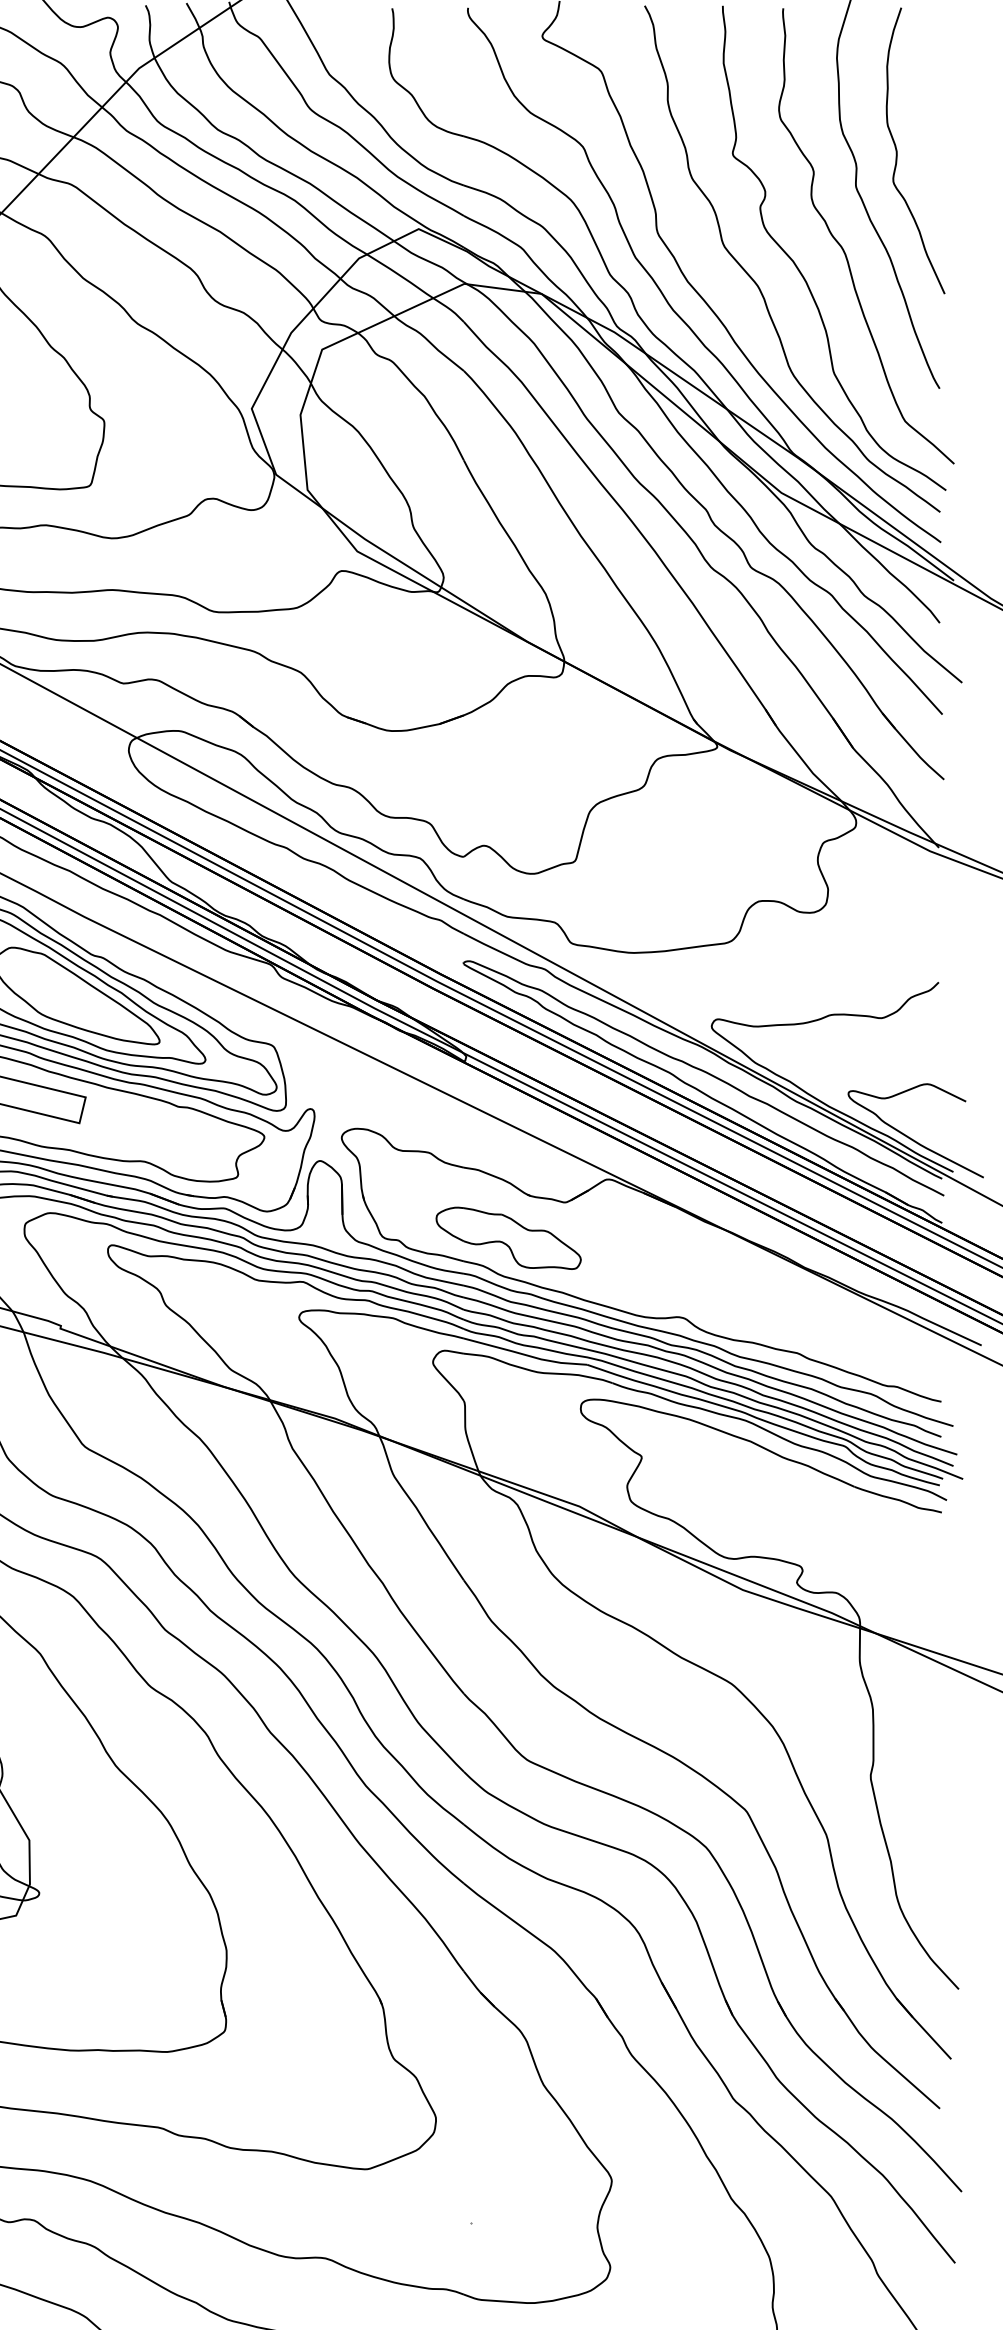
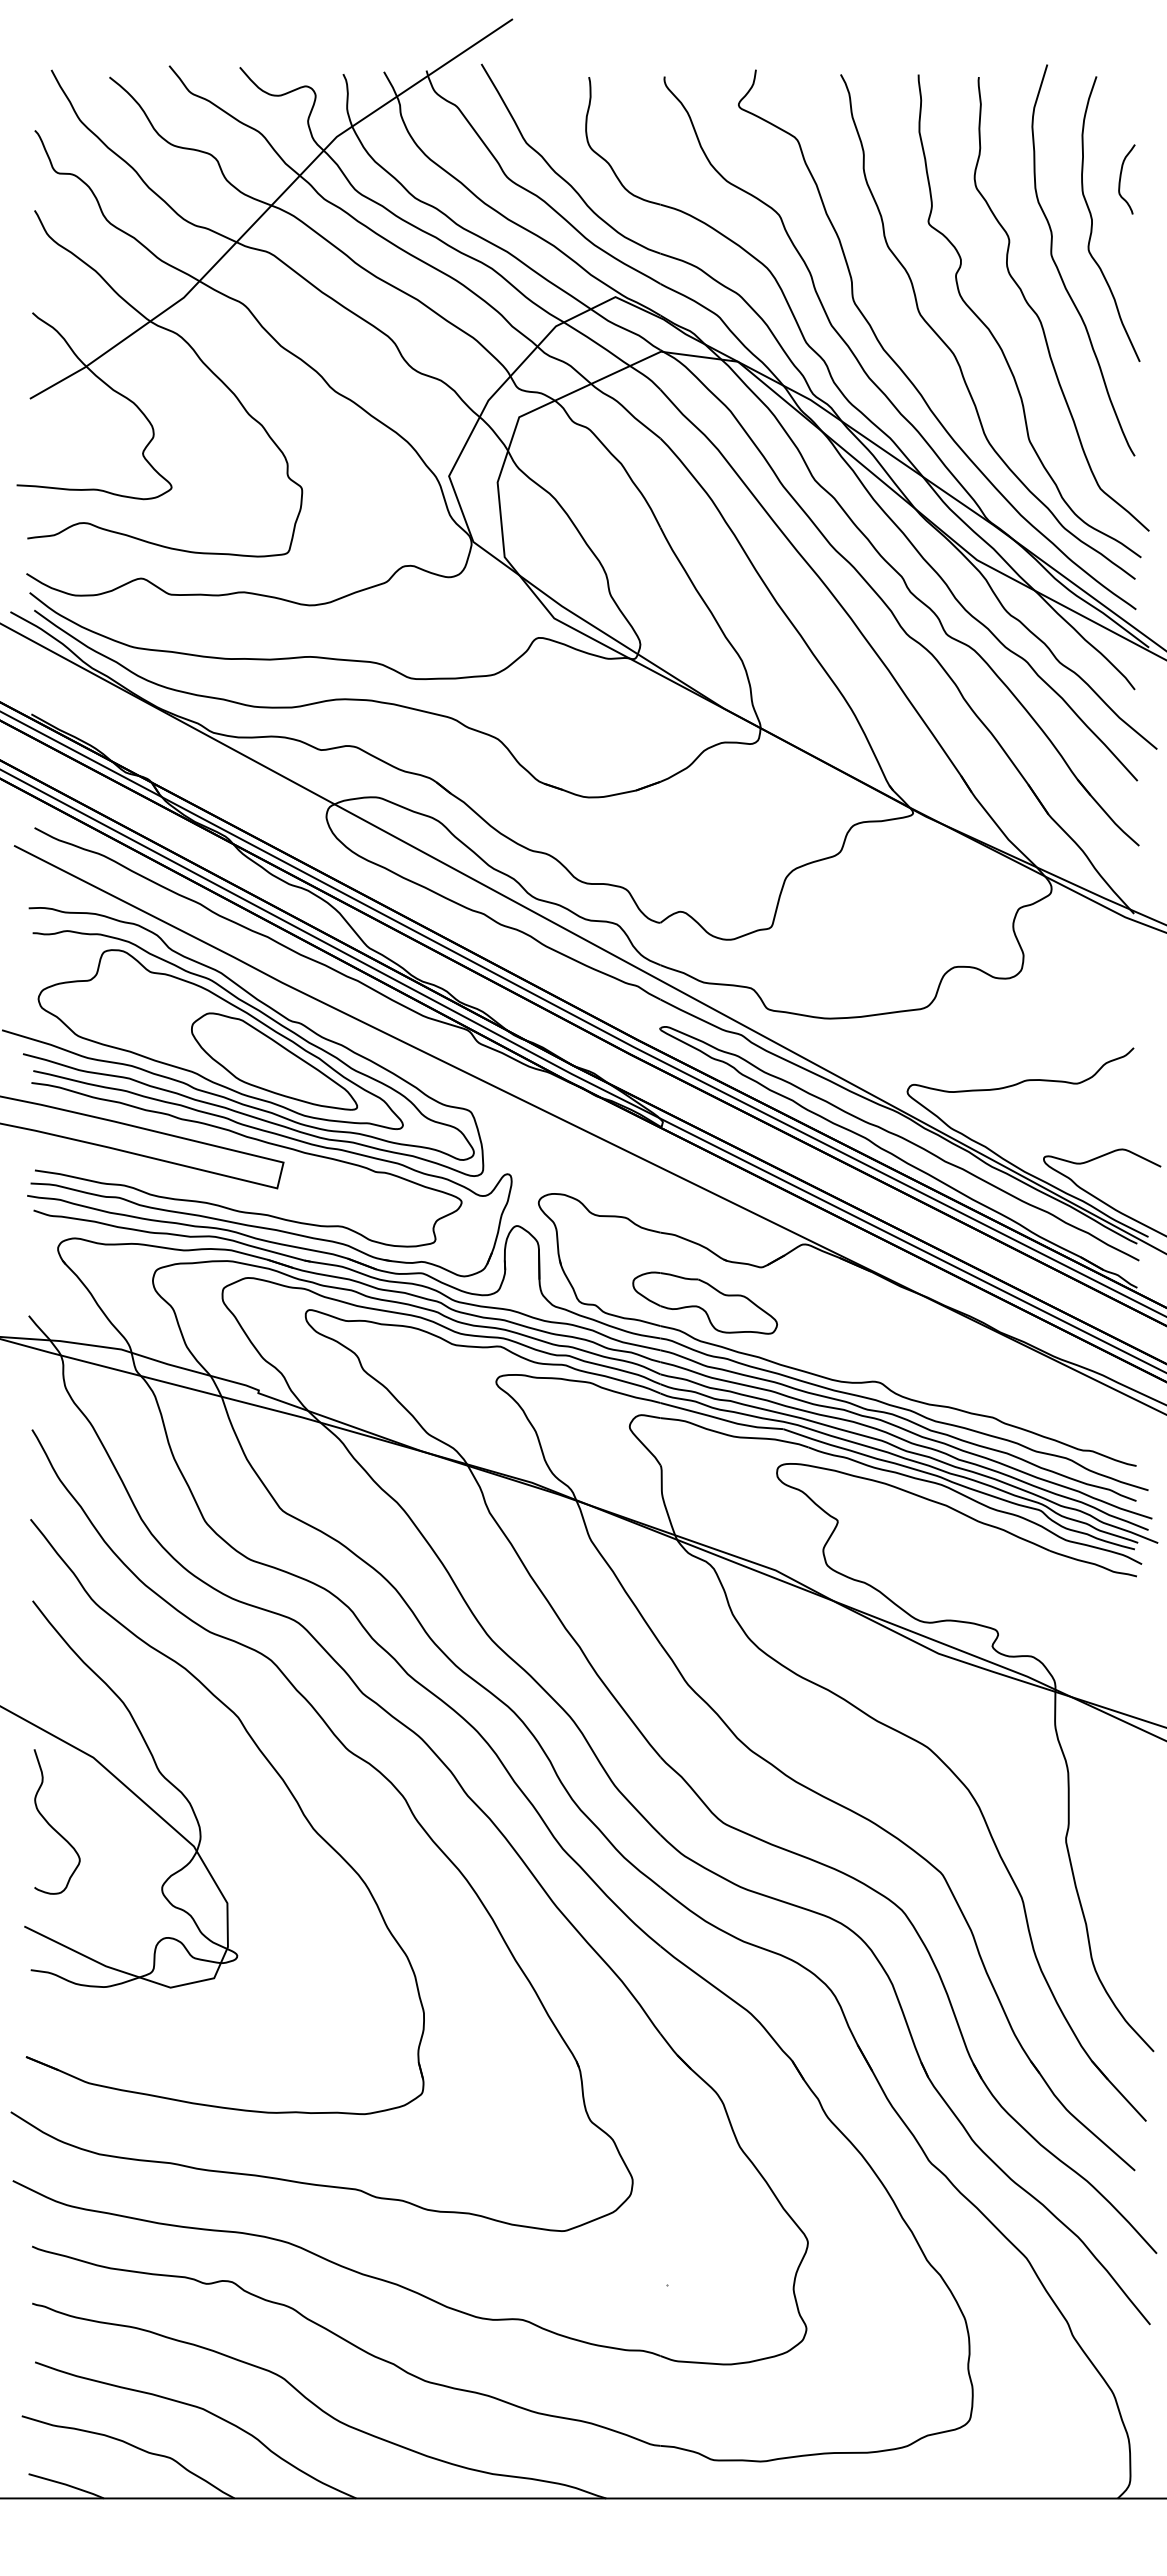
curve: (926, 110) -> (1121, 178), added

